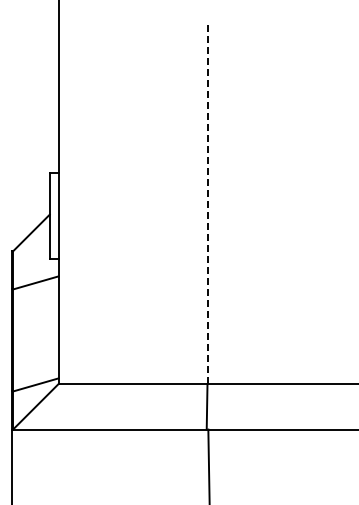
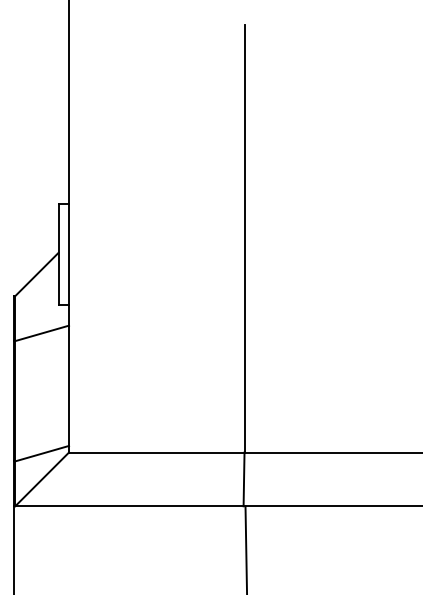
line: (207, 202) -> (244, 238), dashed -> solid

